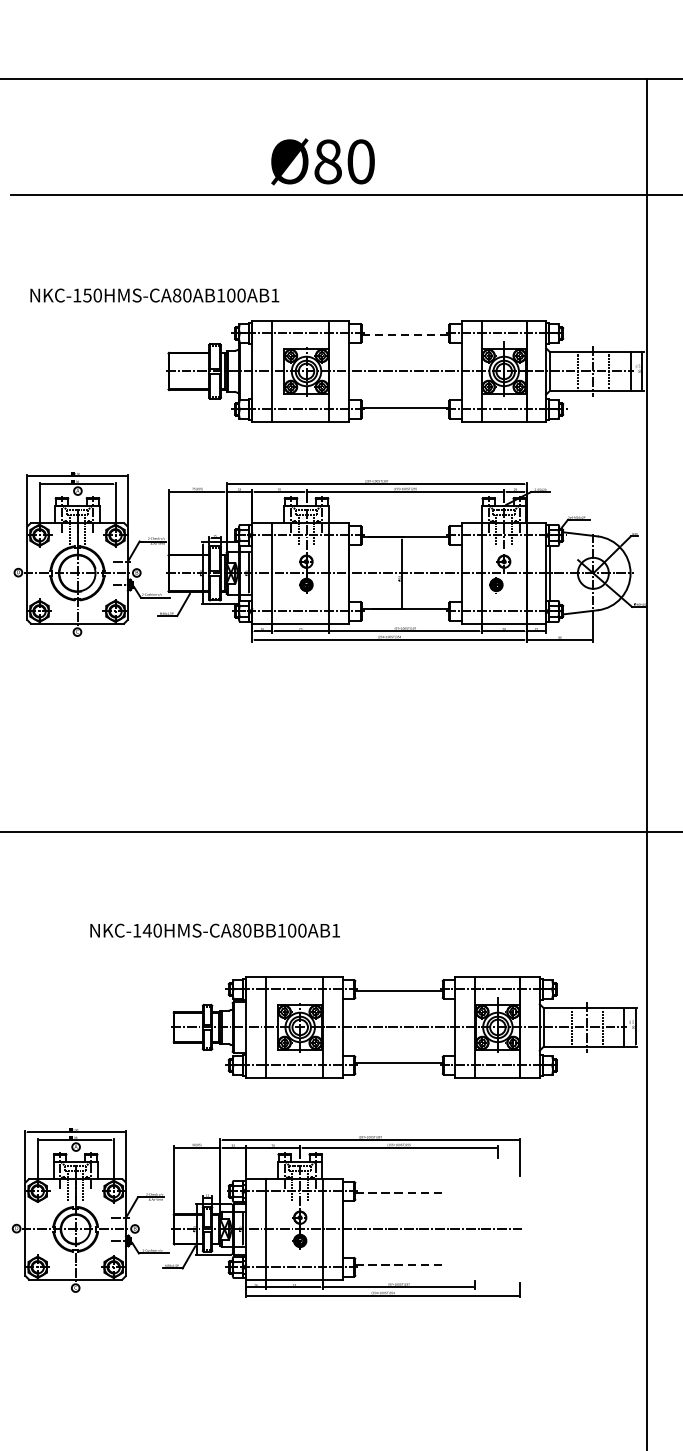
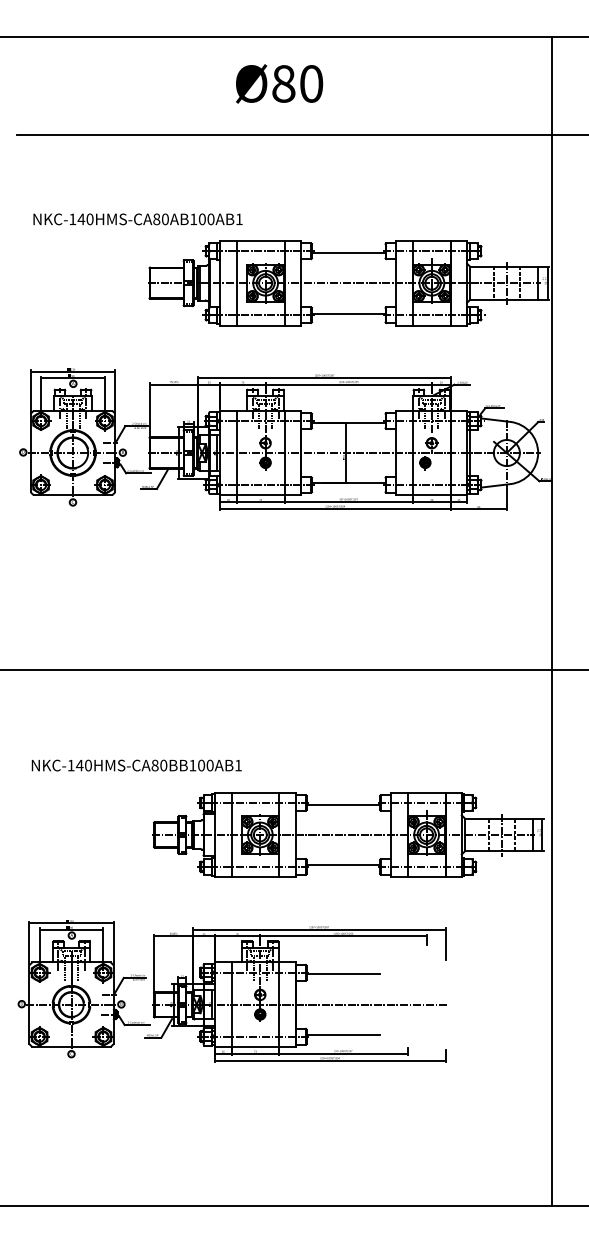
text: (323, 161) -> (279, 83), moved
text: (87, 295) -> (81, 219), NKC-150HMS-CA80AB100AB1 -> NKC-140HMS-CA80AB100AB1
line: (405, 334) -> (348, 252), dashed -> solid
text: (214, 930) -> (136, 765), moved
line: (399, 1193) -> (343, 974), dashed -> solid
line: (399, 1265) -> (343, 1035), dashed -> solid

